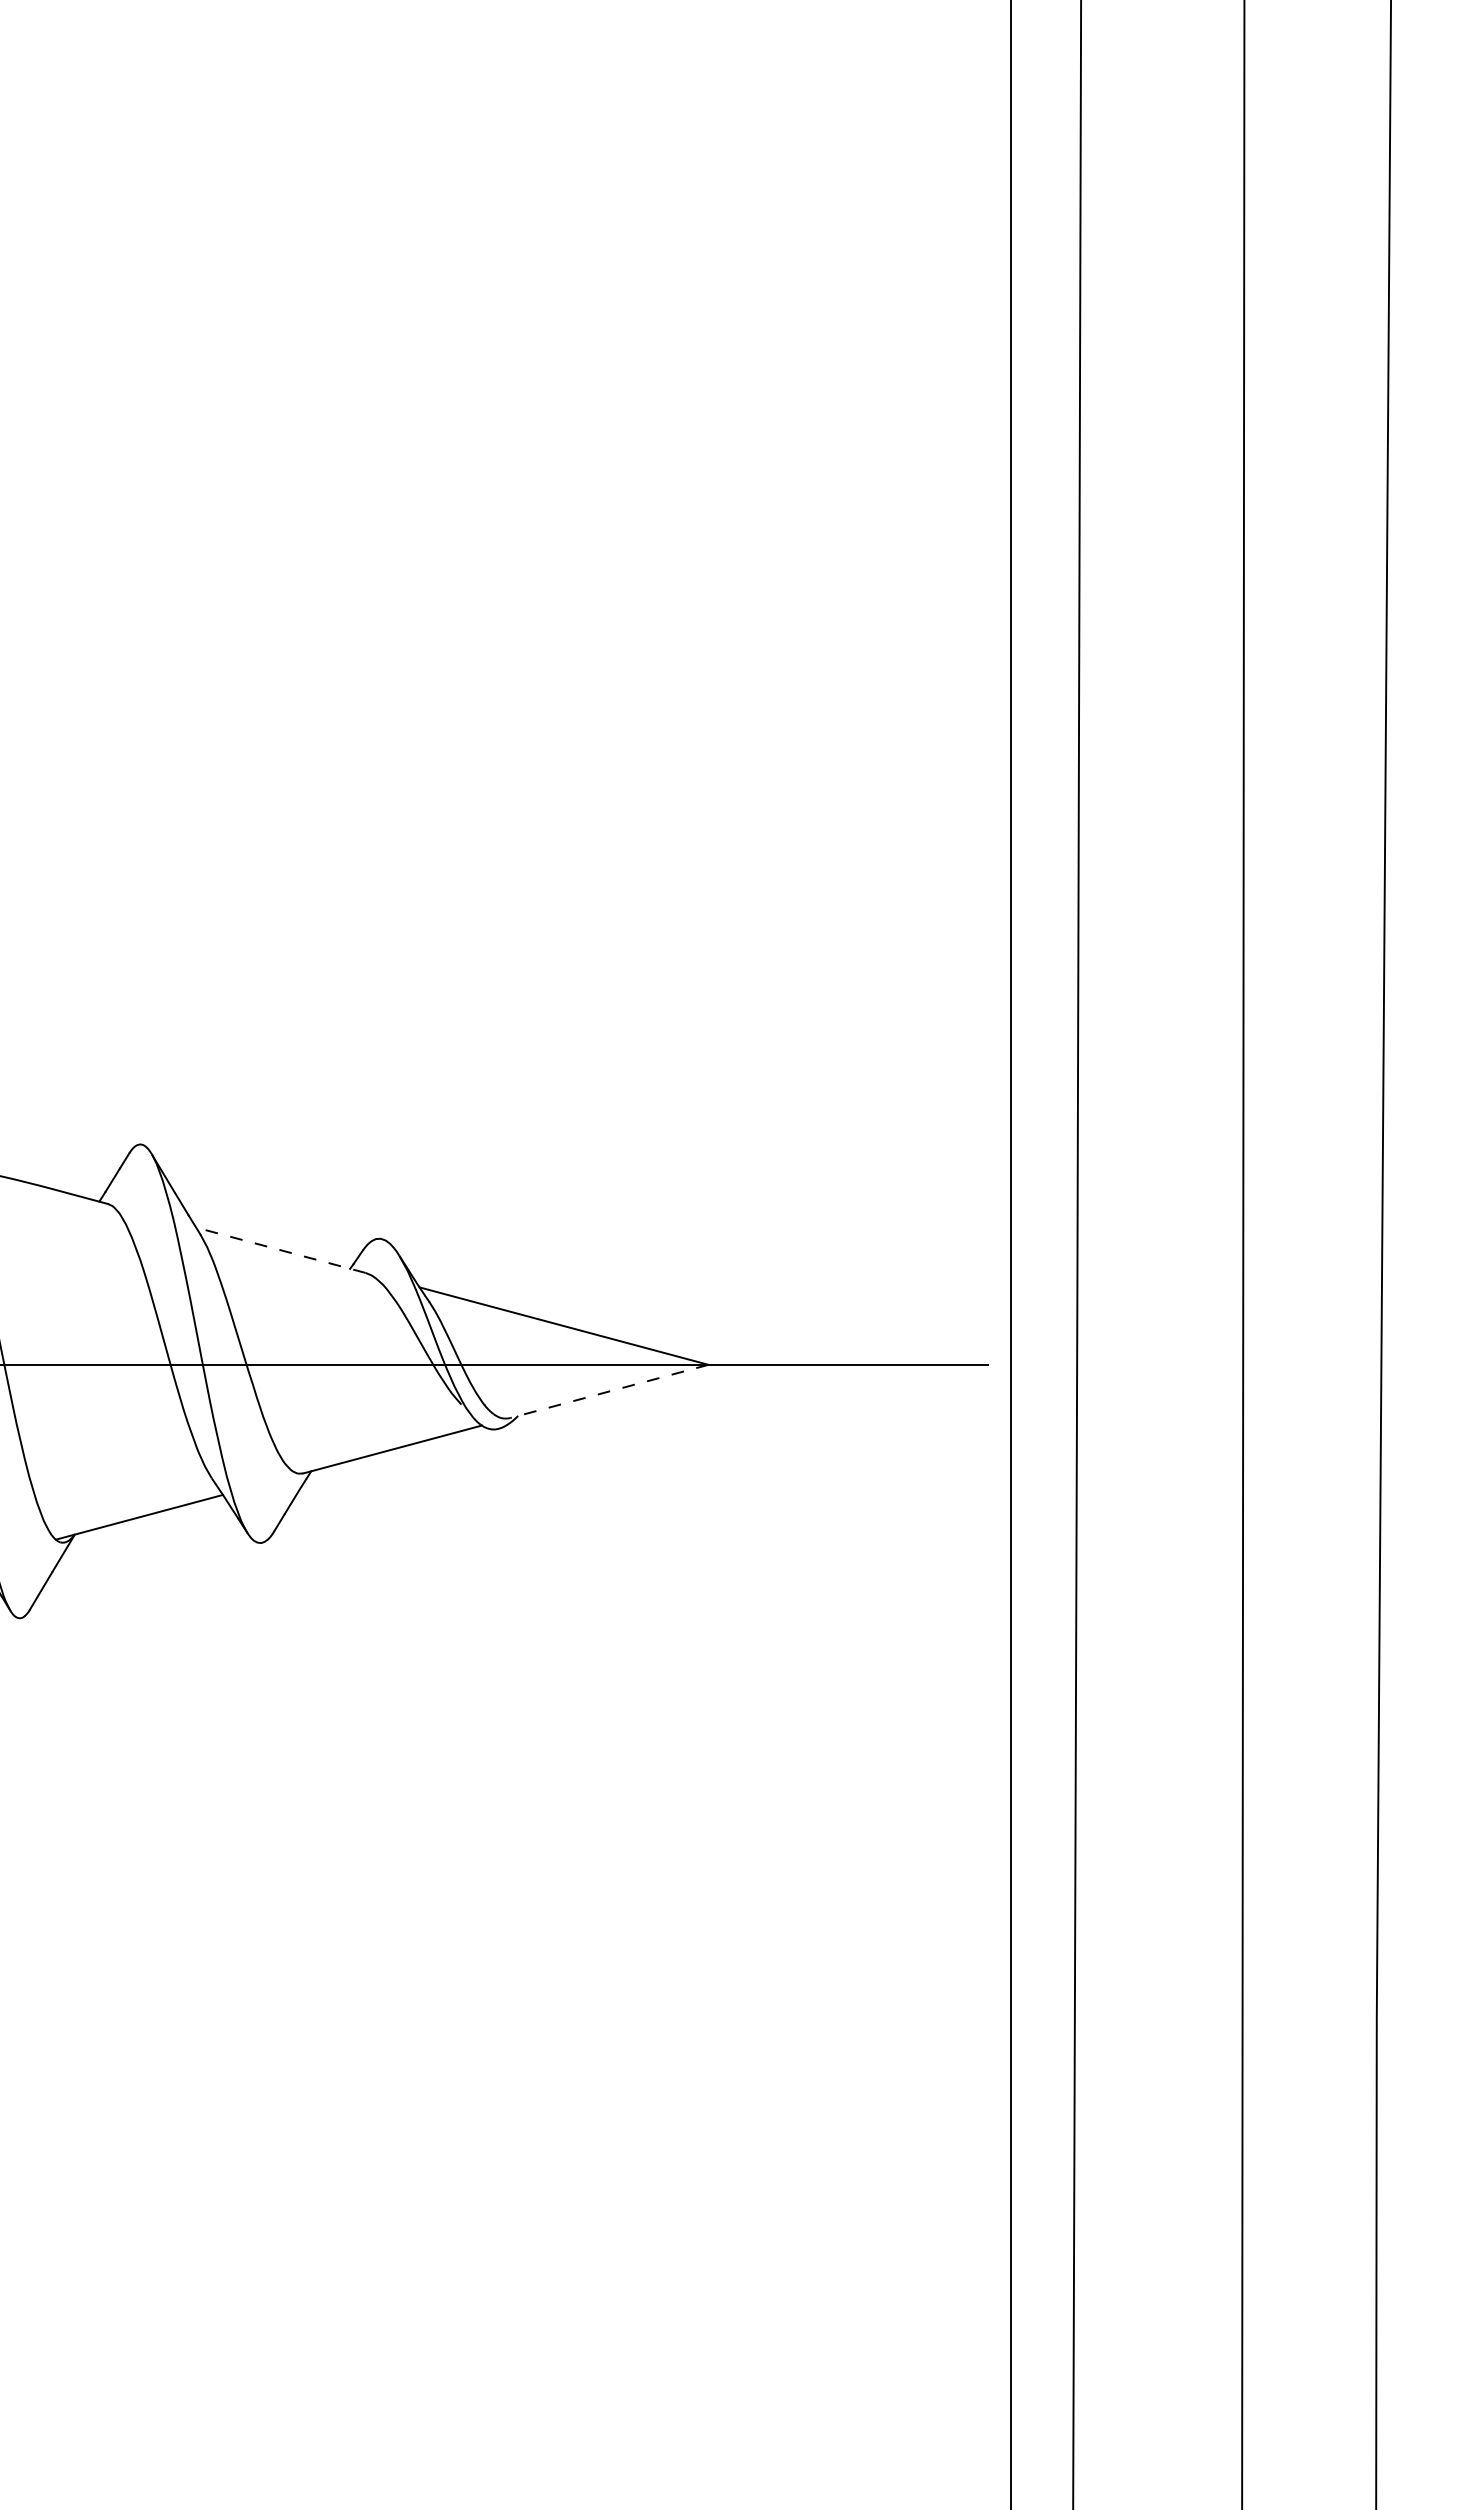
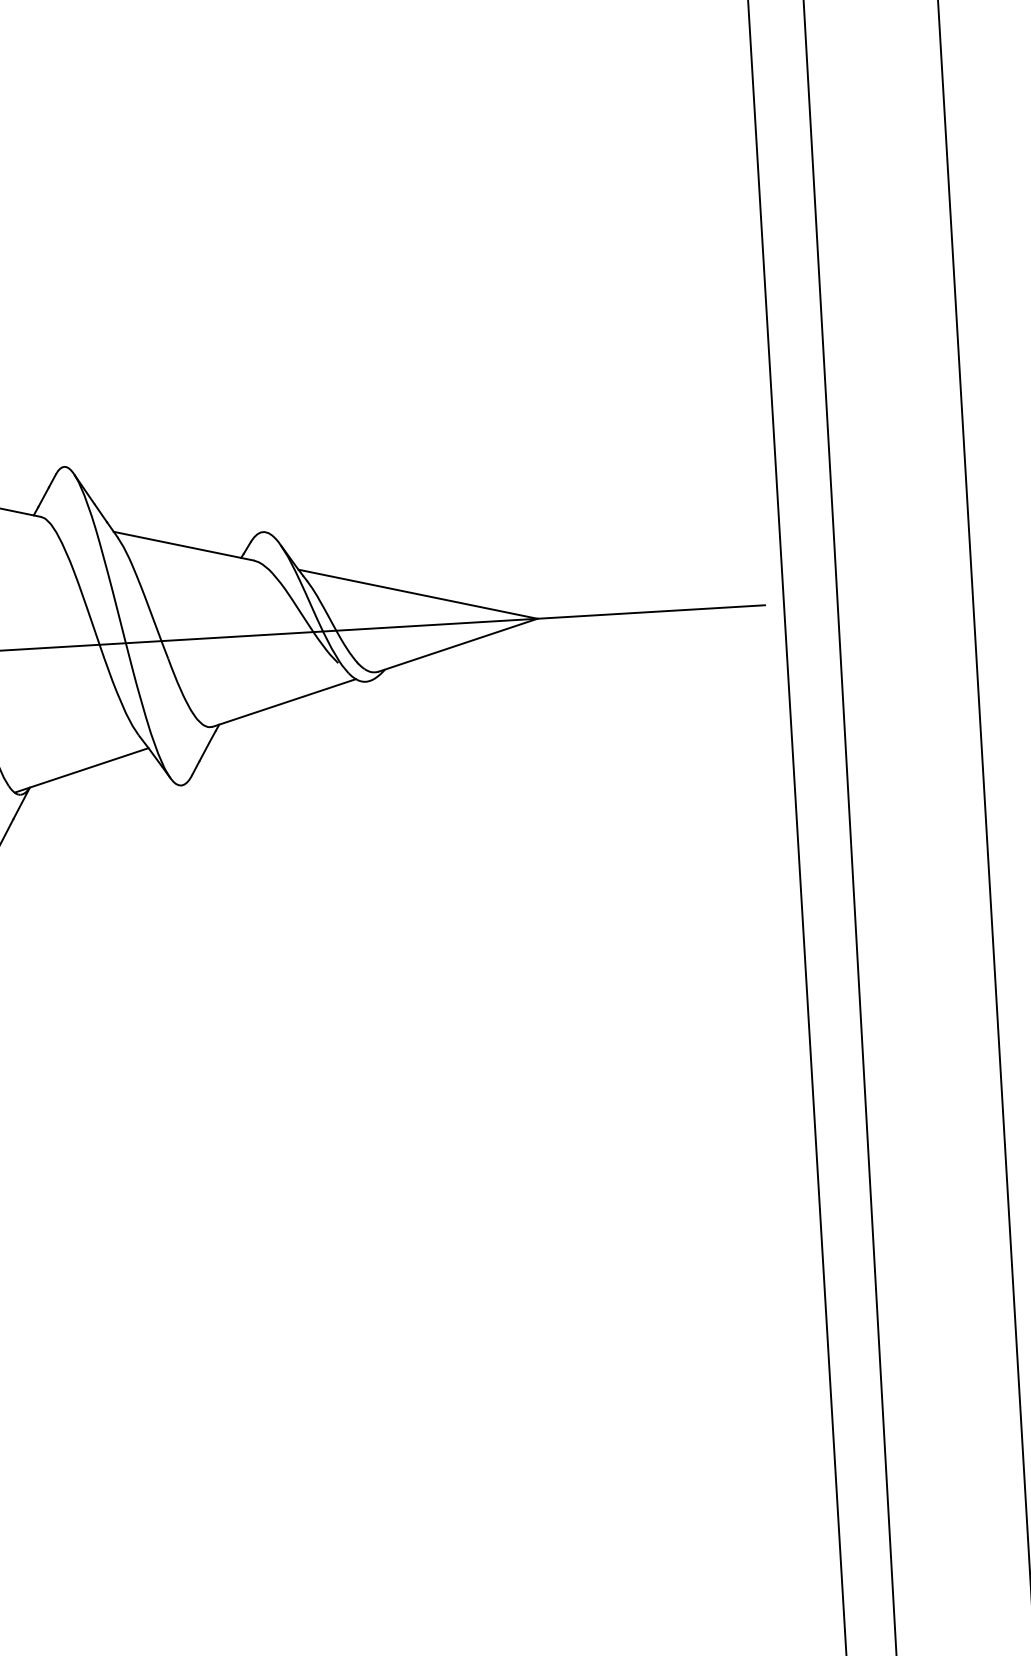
line: (280, 1250) -> (183, 546), dashed -> solid
line: (609, 1391) -> (458, 645), dashed -> solid

